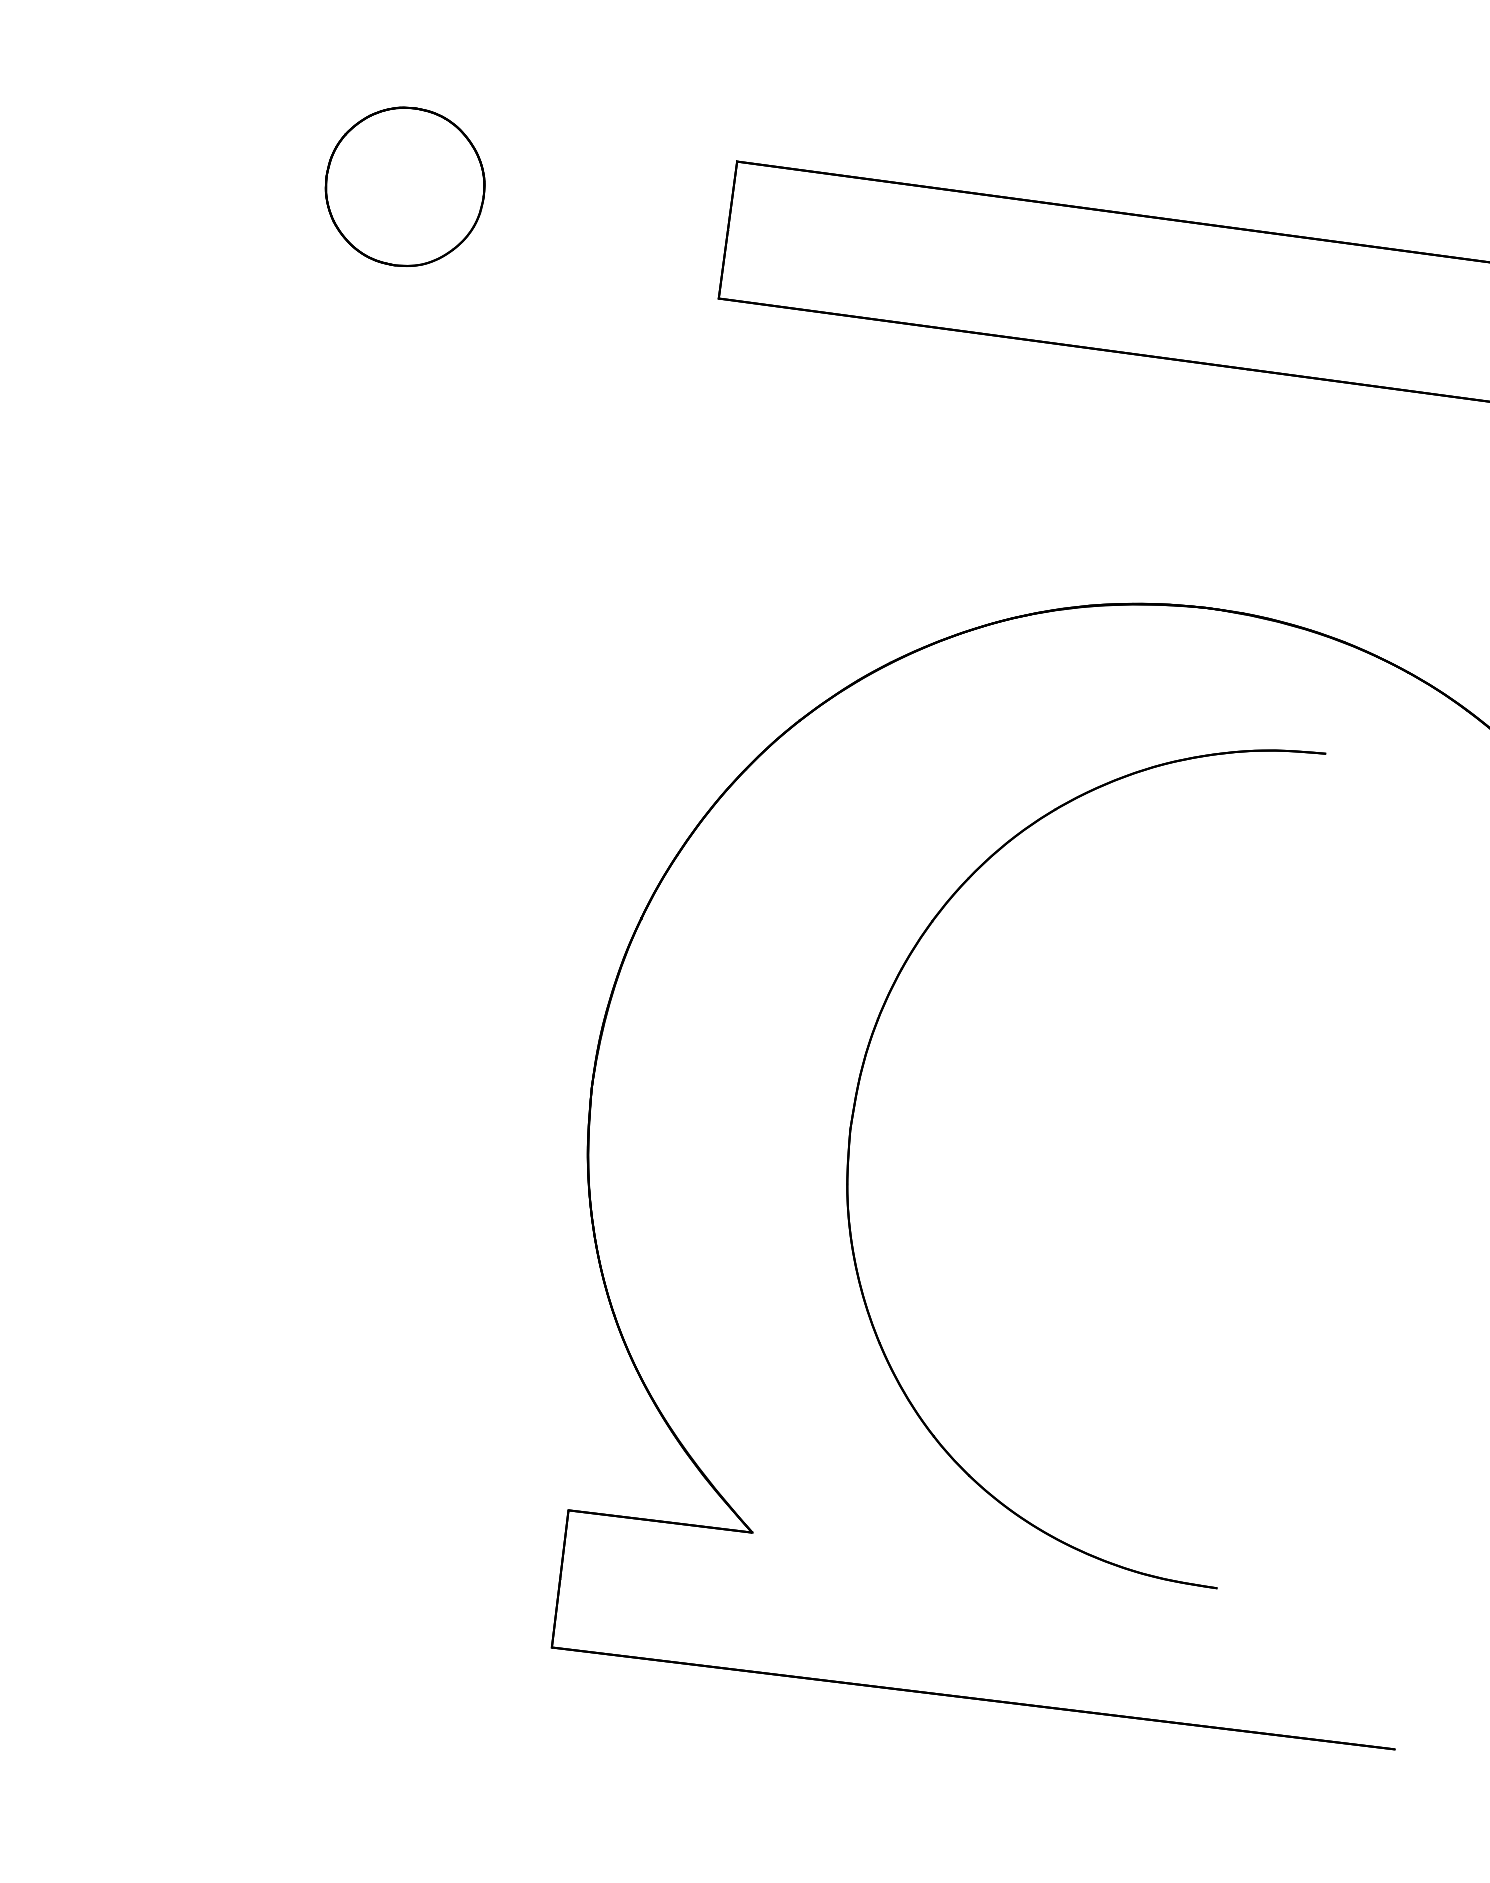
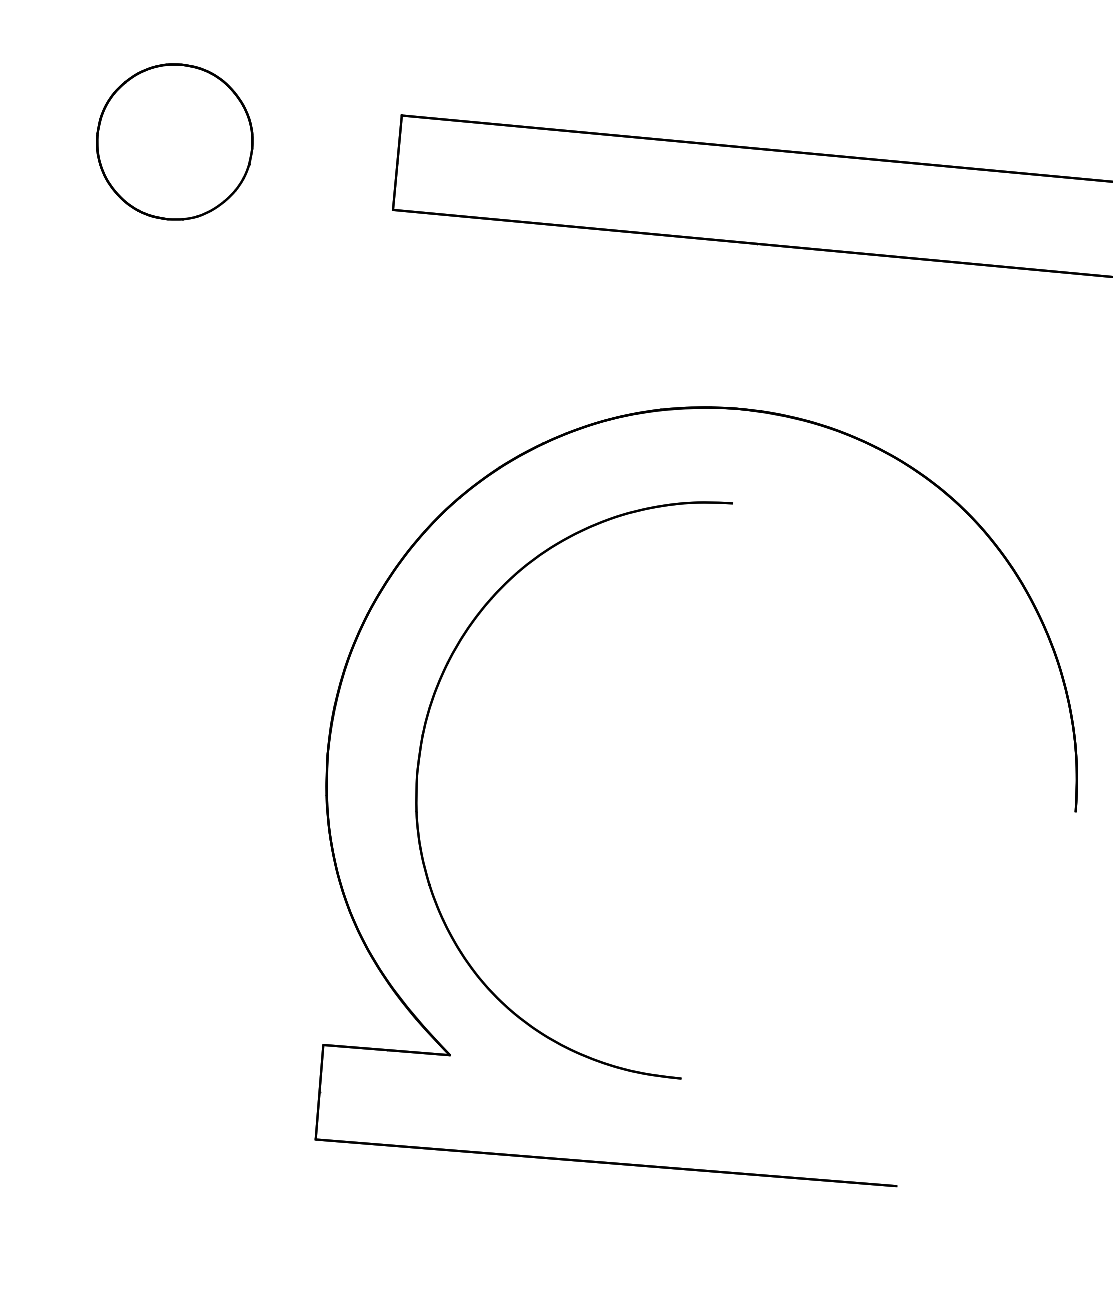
part: (404, 186) -> (174, 141), size x1.43
part: (852, 1130) -> (418, 774), moved

